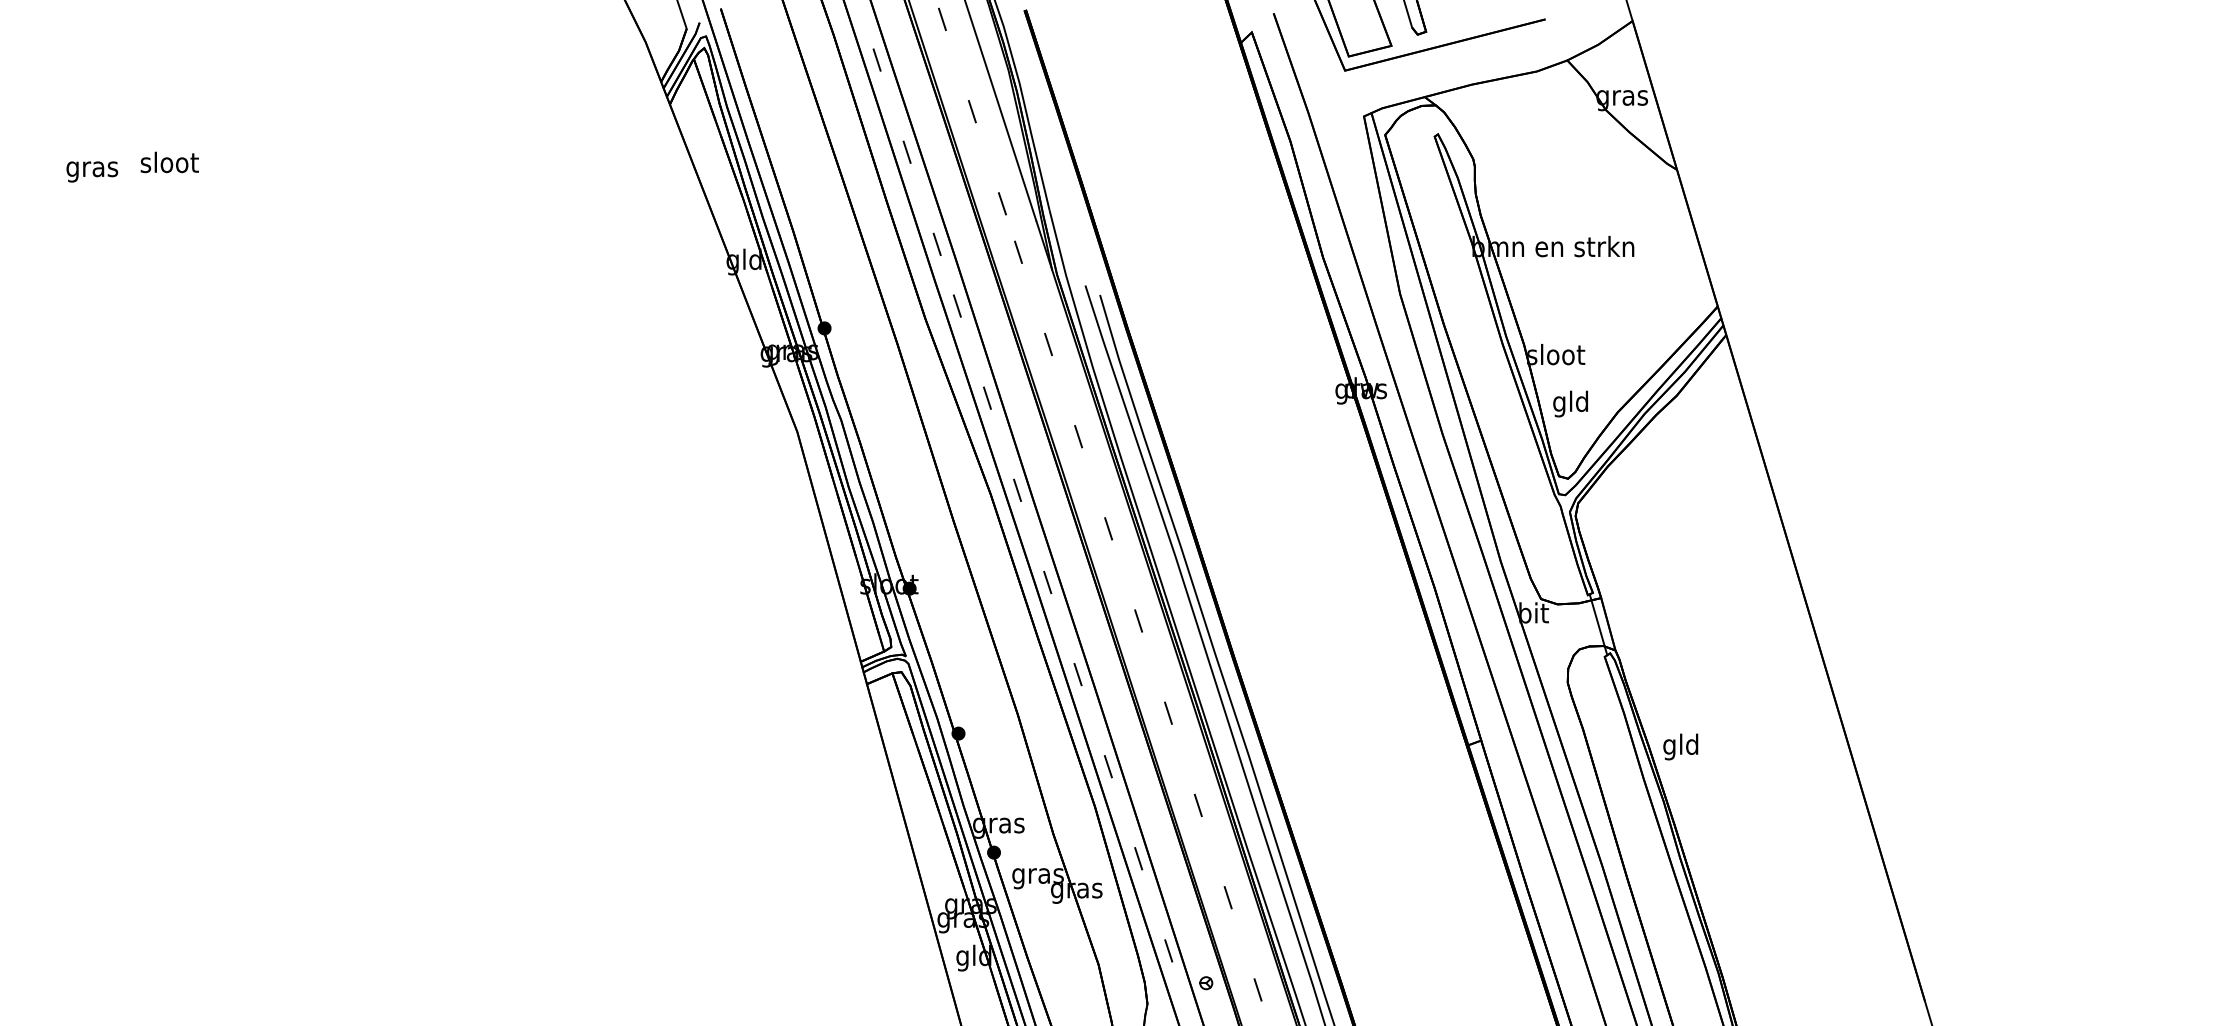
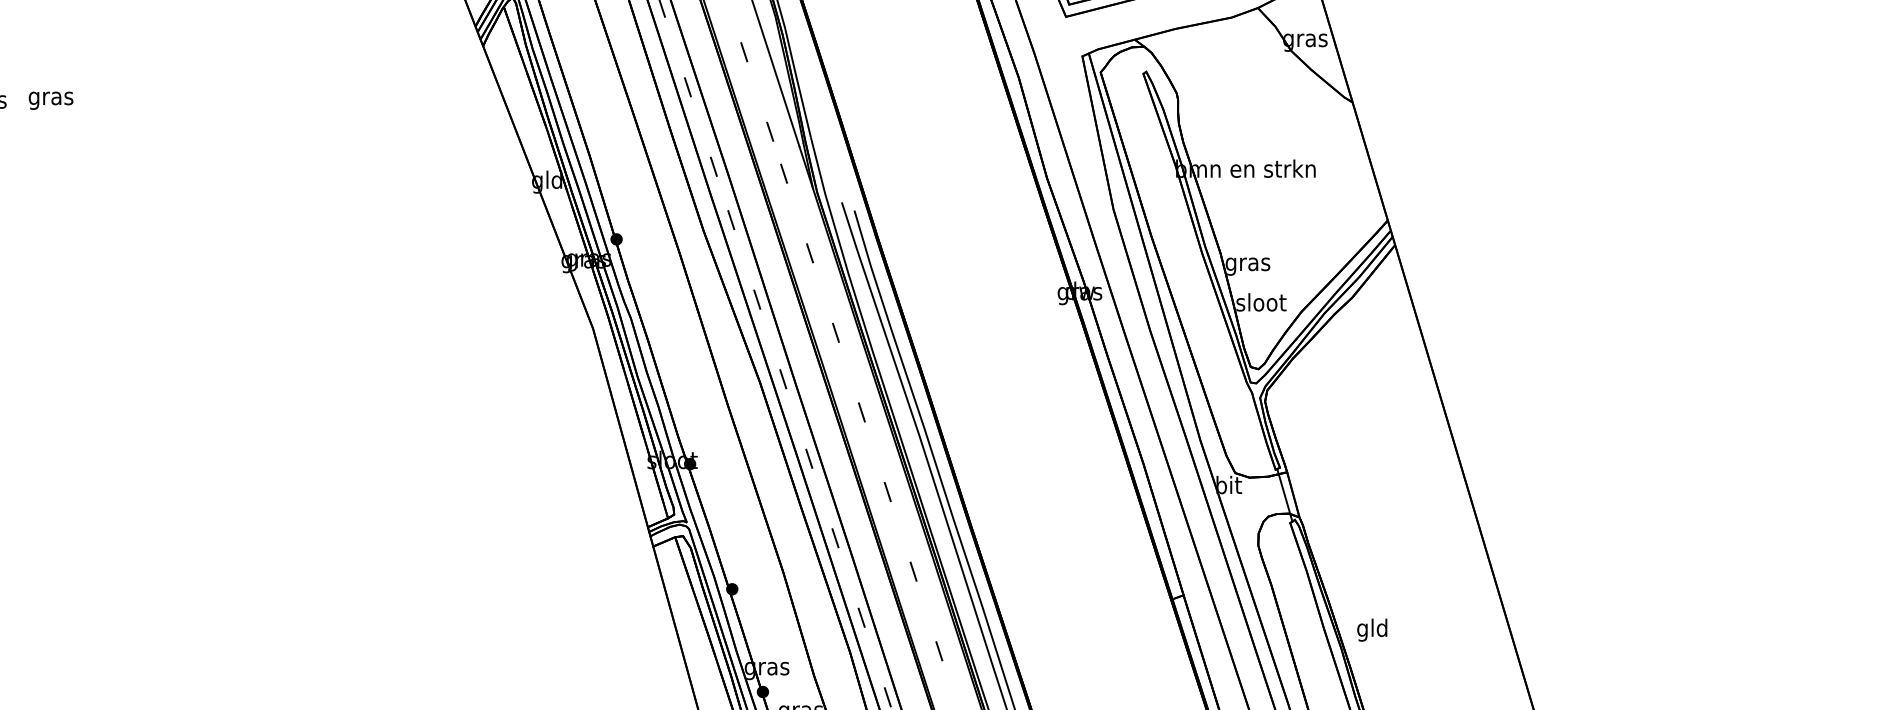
text: (169, 164) -> (51, 97), sloot -> gras
text: (1556, 357) -> (1248, 264), sloot -> gras
text: (1571, 403) -> (1261, 304), gld -> sloot
text: (1680, 746) -> (1372, 629), moved

